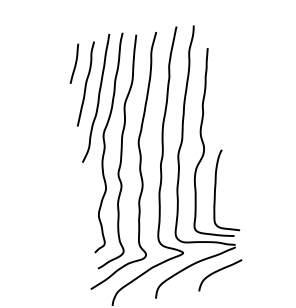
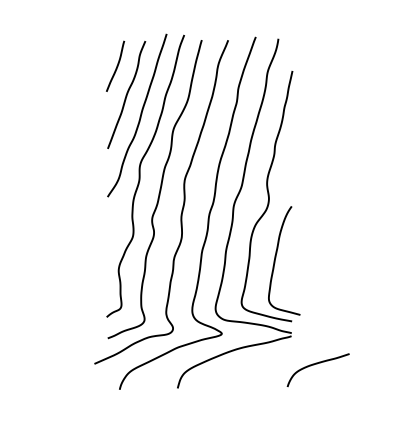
curve: (217, 272) -> (314, 365), moved

